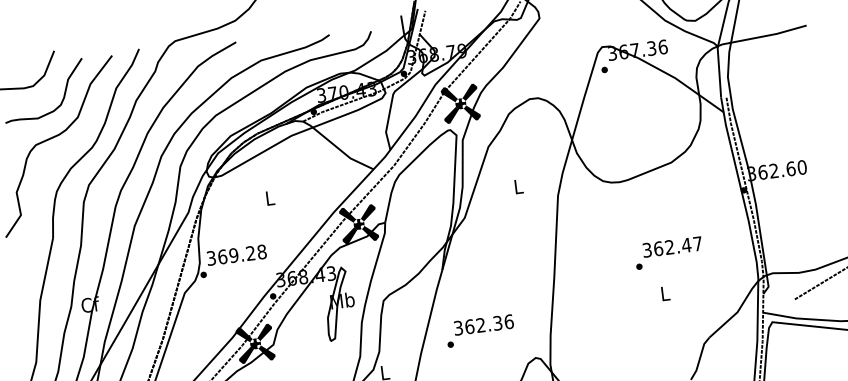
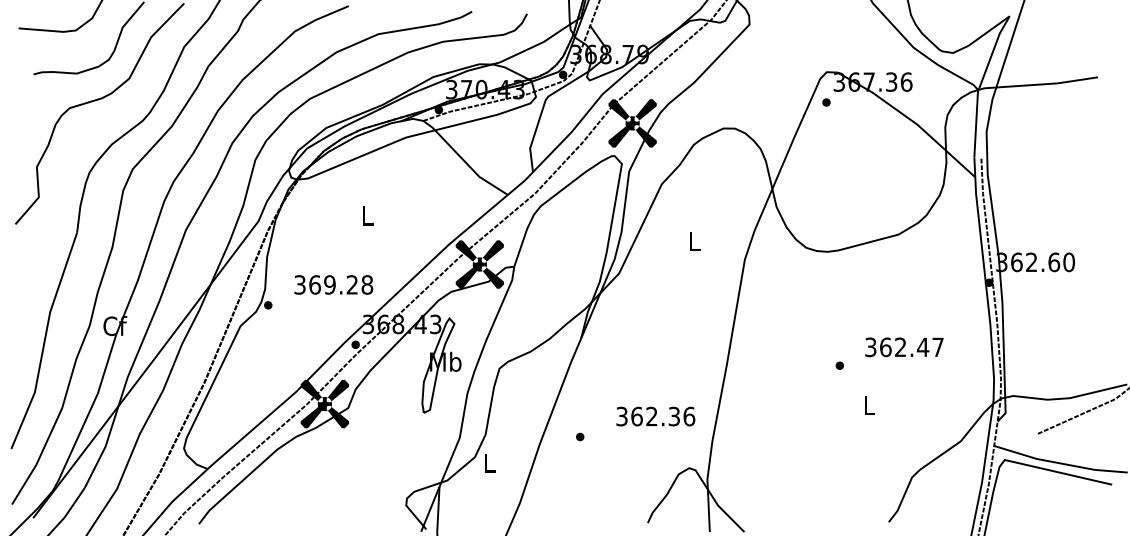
text: (672, 247) -> (904, 347), moved
text: (236, 254) -> (333, 284), moved
text: (483, 324) -> (655, 416), moved

